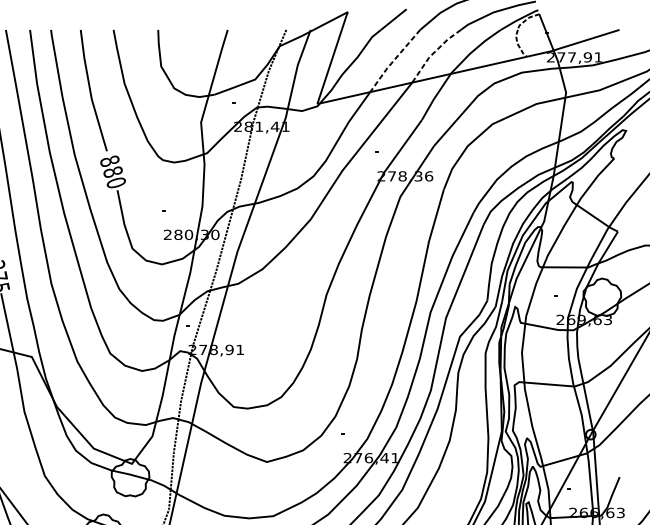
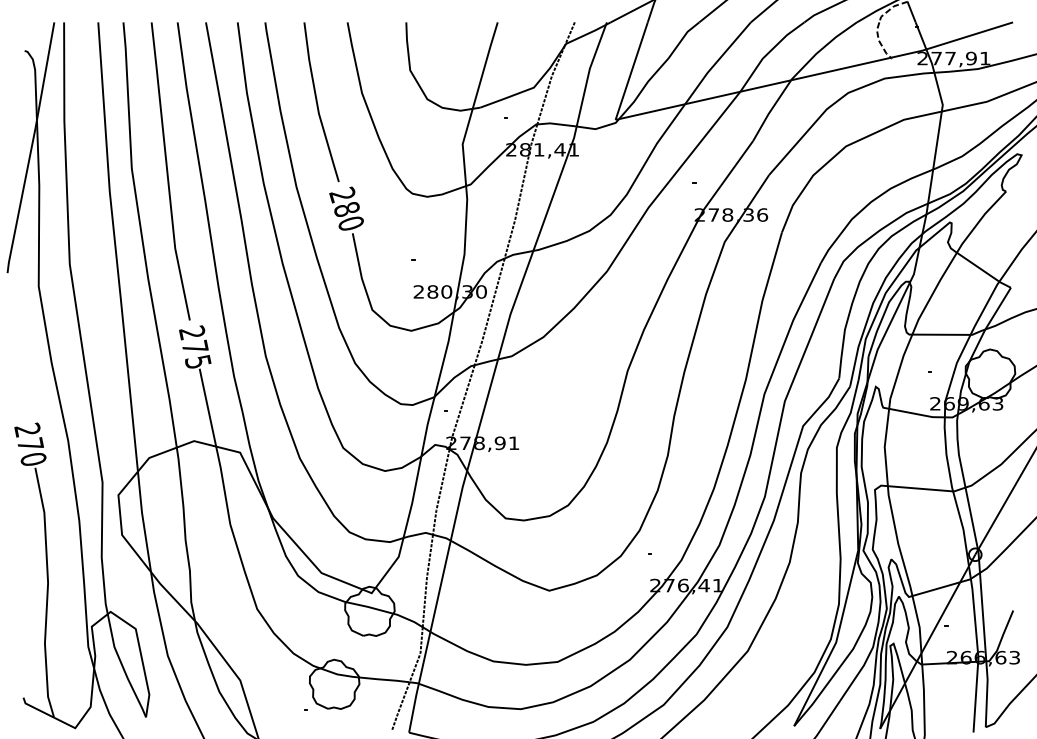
line: (433, 53) -> (768, 53), dashed -> solid
line: (394, 60) -> (716, 62), dashed -> solid
text: (109, 160) -> (342, 194), 880 -> 280

